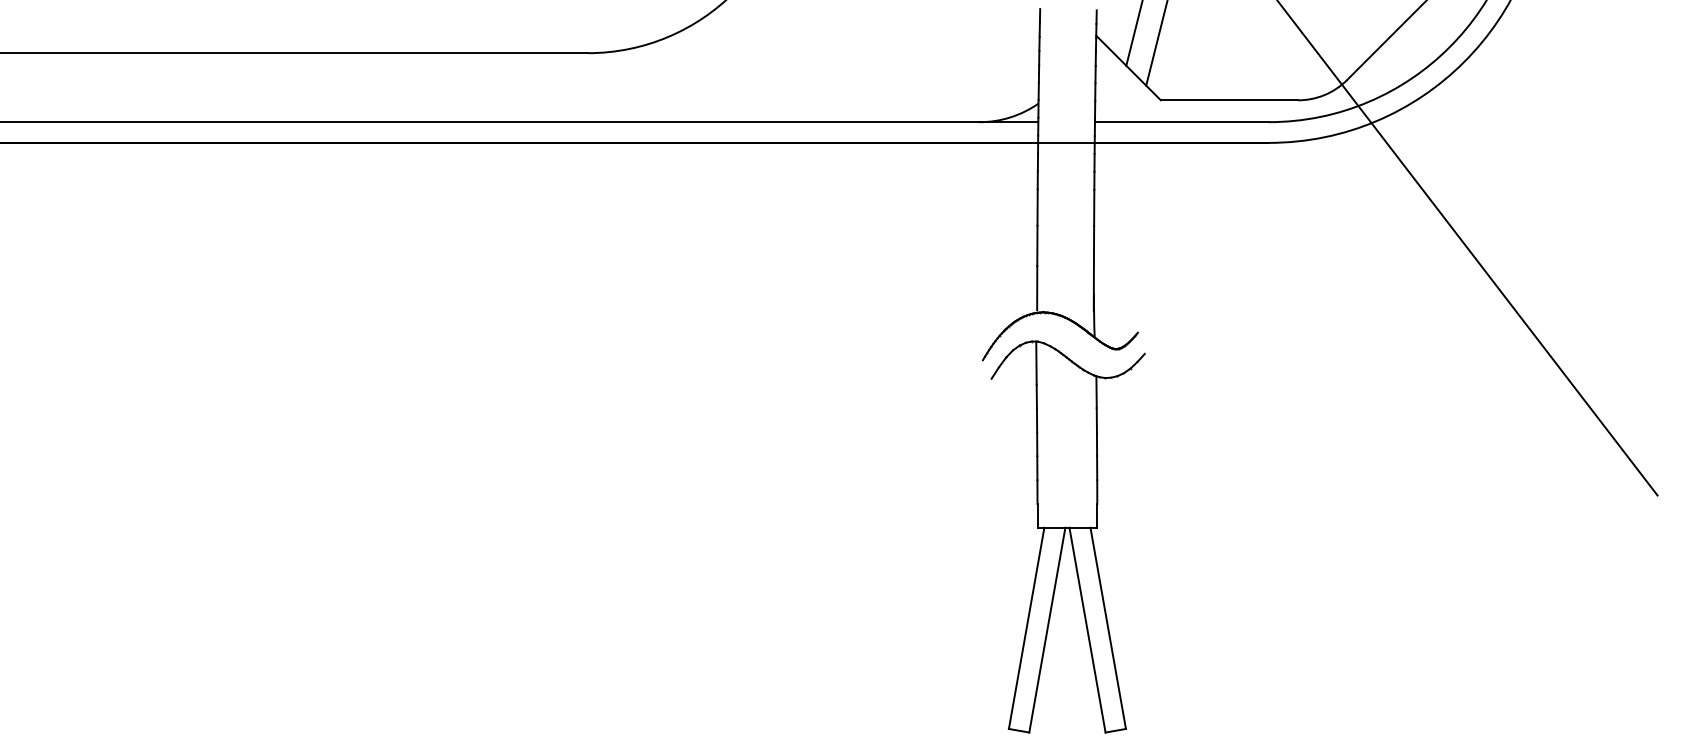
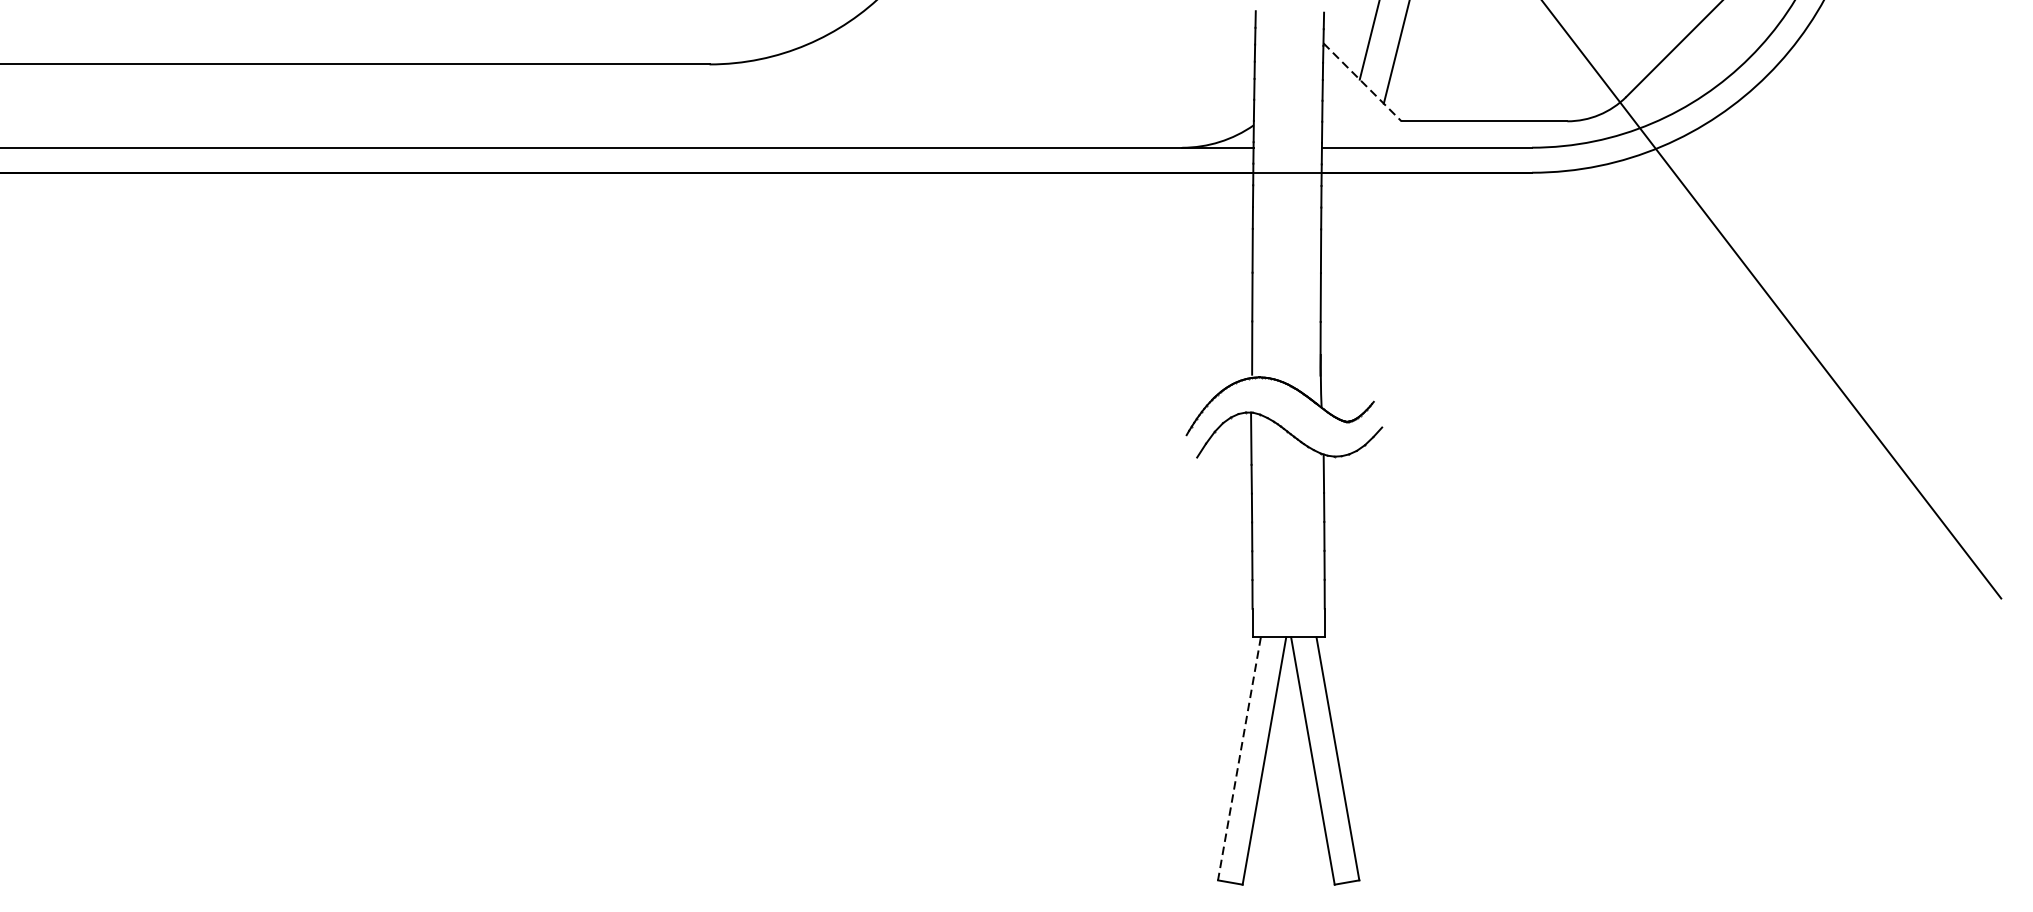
line: (1128, 68) -> (1362, 82), solid -> dashed
line: (1026, 628) -> (1239, 759), solid -> dashed

